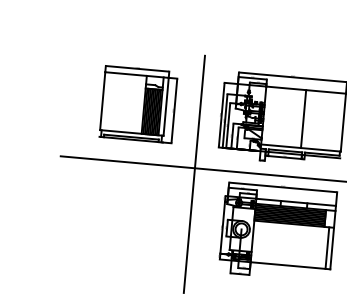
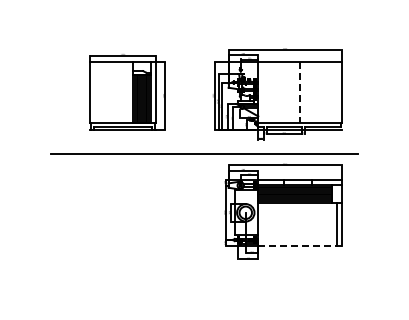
line: (303, 119) -> (299, 92), solid -> dashed
line: (194, 173) -> (191, 159), removed
line: (289, 266) -> (299, 246), solid -> dashed

